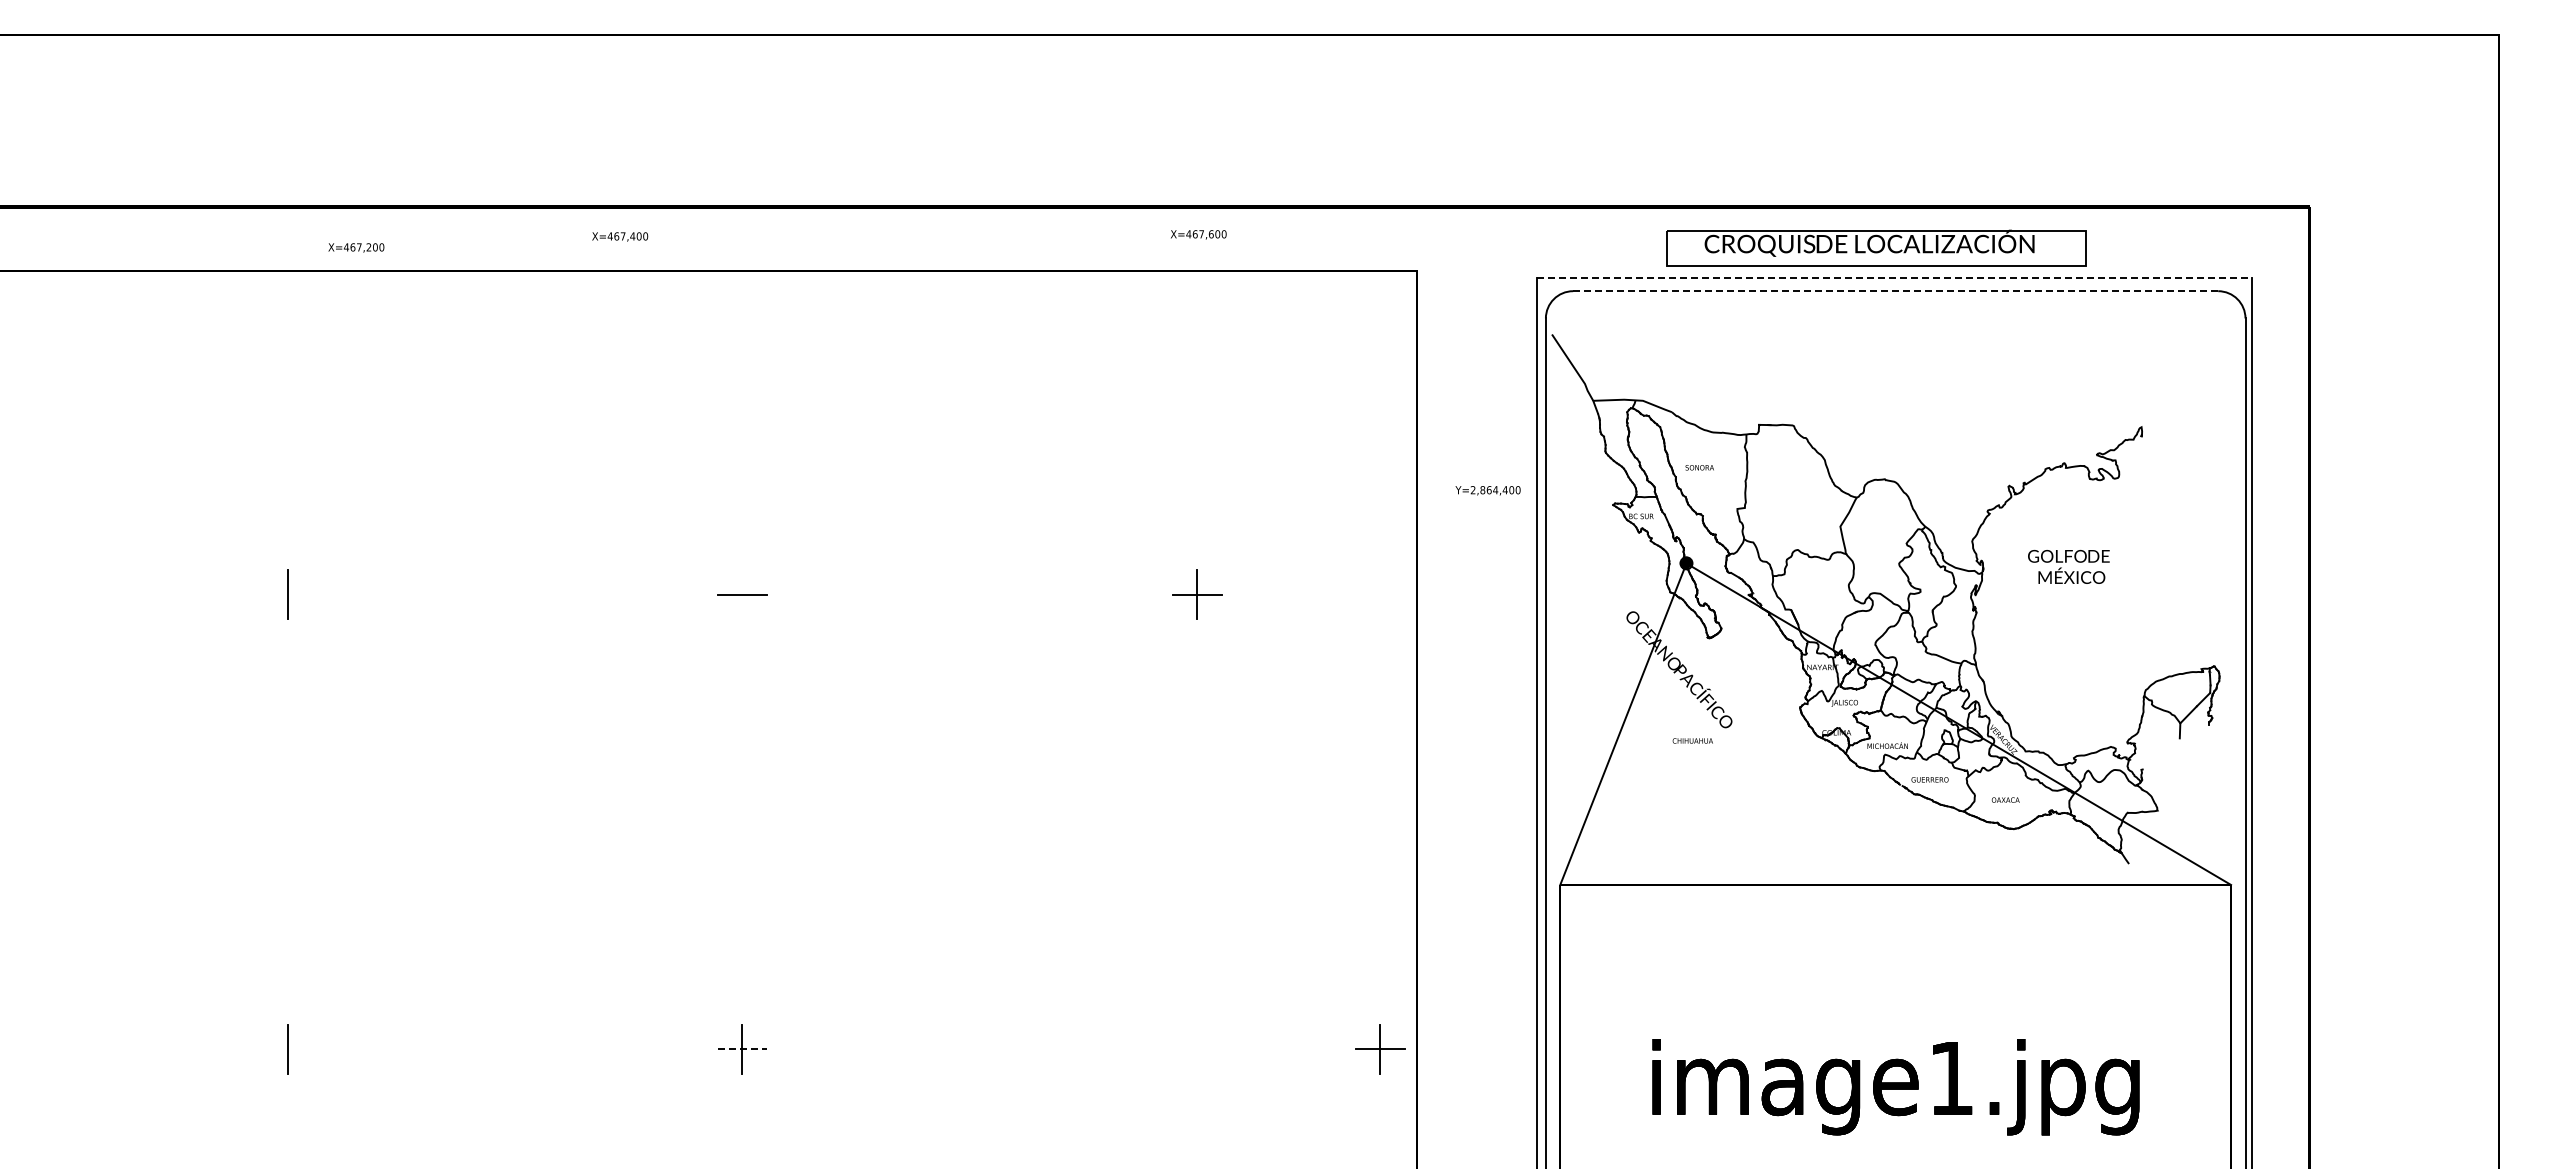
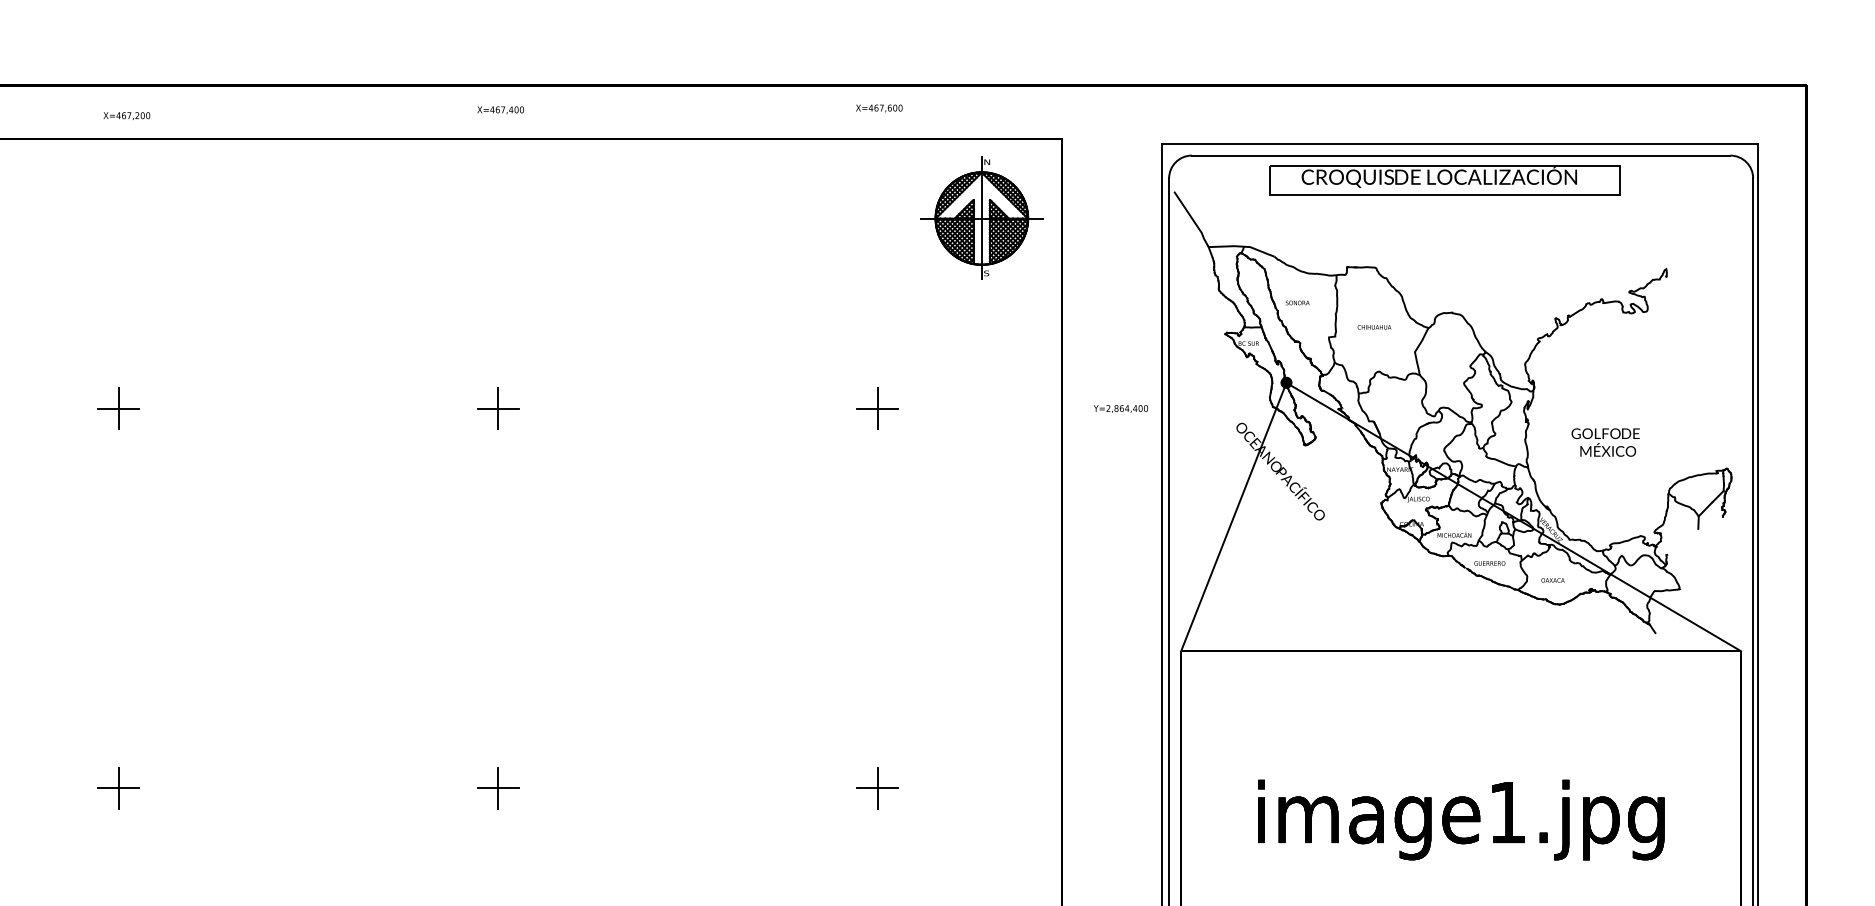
text: (620, 236) -> (500, 109), moved
text: (356, 247) -> (126, 115), moved
part: (1876, 247) -> (1445, 180), moved
line: (1894, 277) -> (1460, 144), dashed -> solid
line: (1895, 291) -> (1460, 155), dashed -> solid
part: (1321, 365) -> (981, 217), added
text: (1487, 490) -> (1120, 408), moved
text: (2068, 566) -> (1605, 442), moved
line: (287, 594) -> (118, 408), added
line: (742, 594) -> (498, 408), added
text: (1692, 740) -> (1374, 326), moved
line: (287, 1049) -> (118, 788), added
line: (742, 1049) -> (498, 788), dashed -> solid
part: (1380, 1049) -> (878, 788), moved

